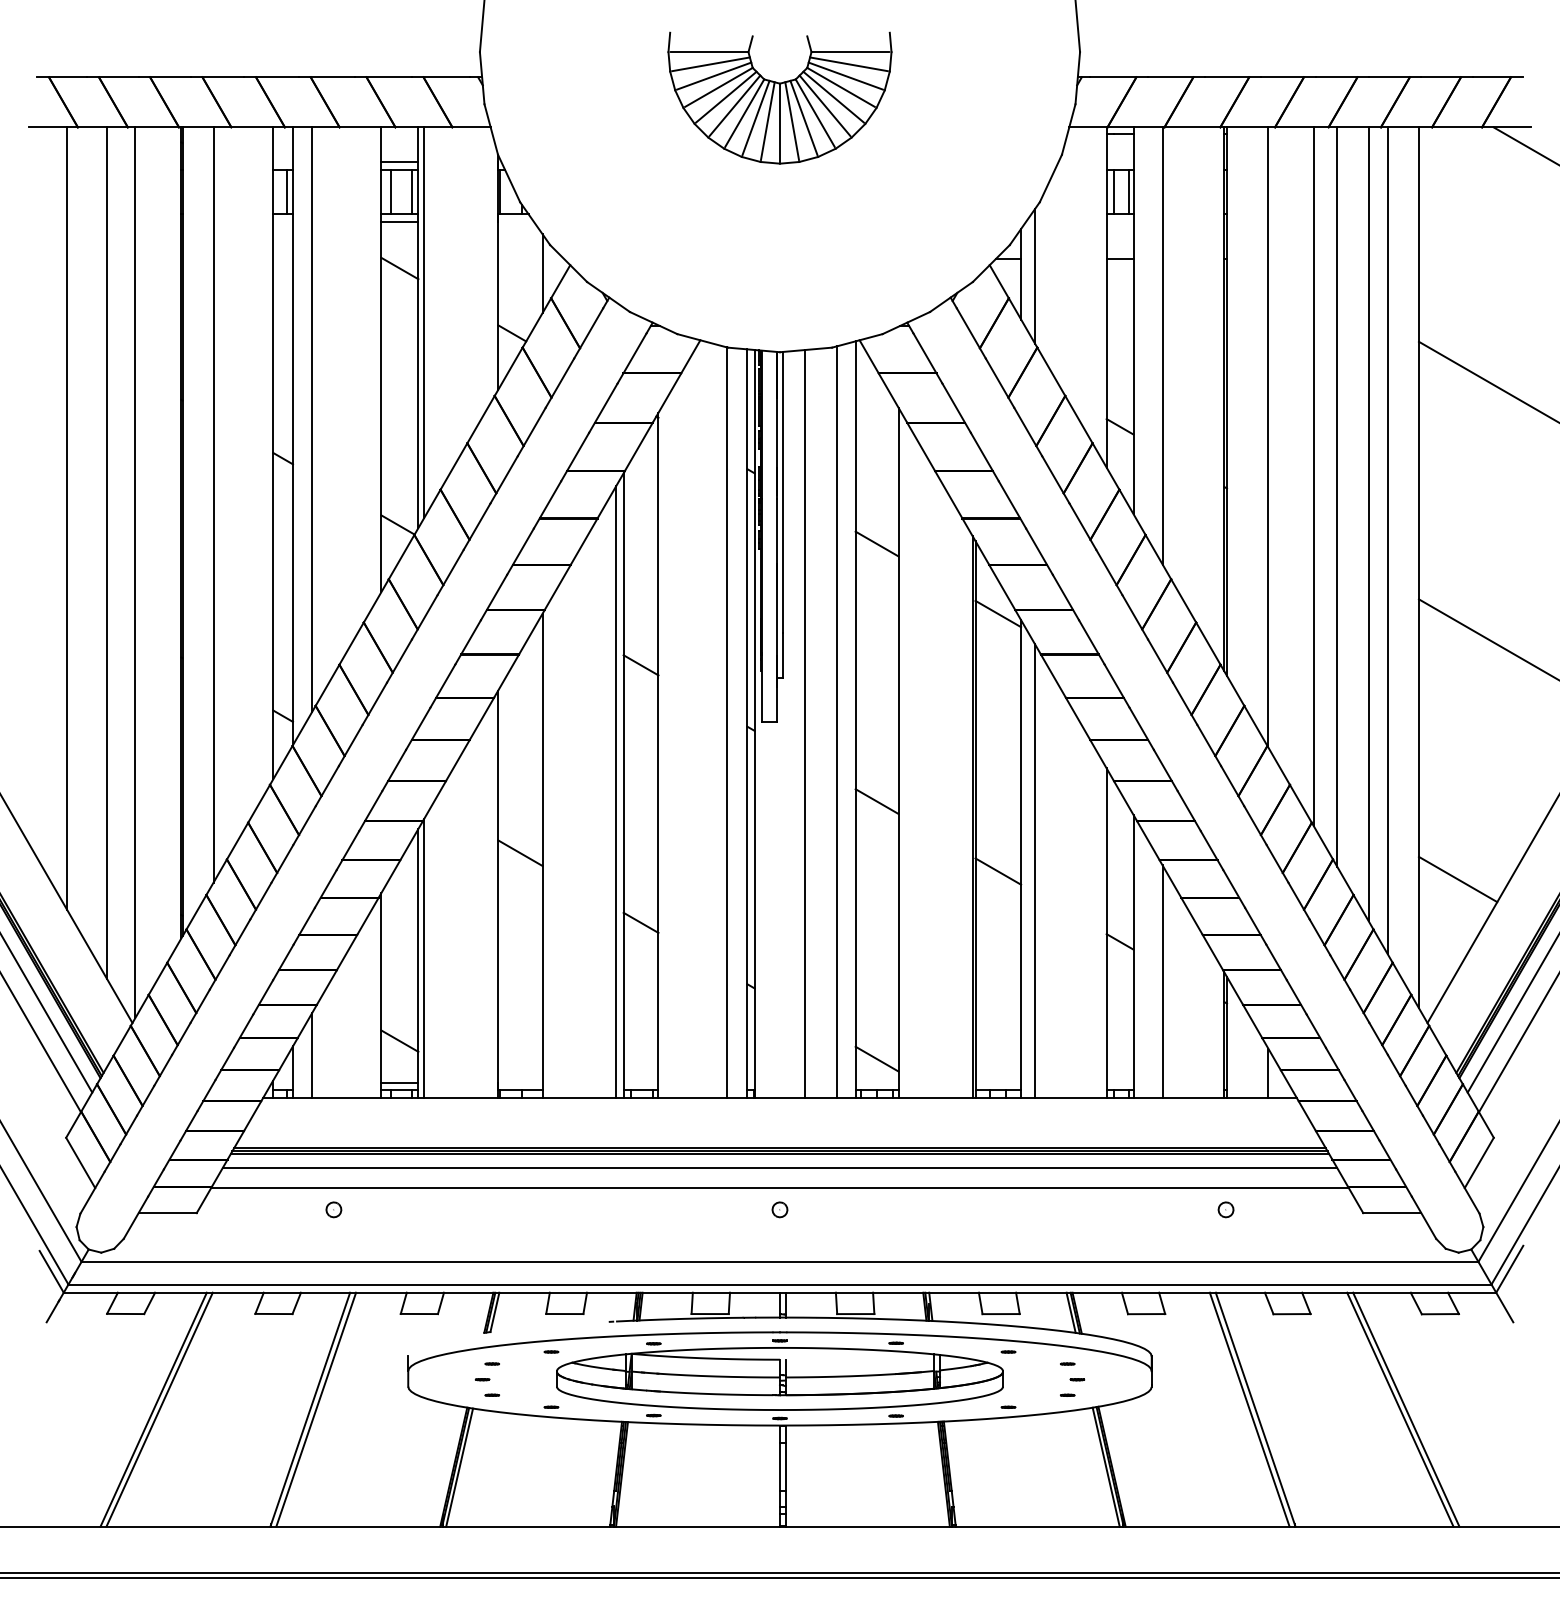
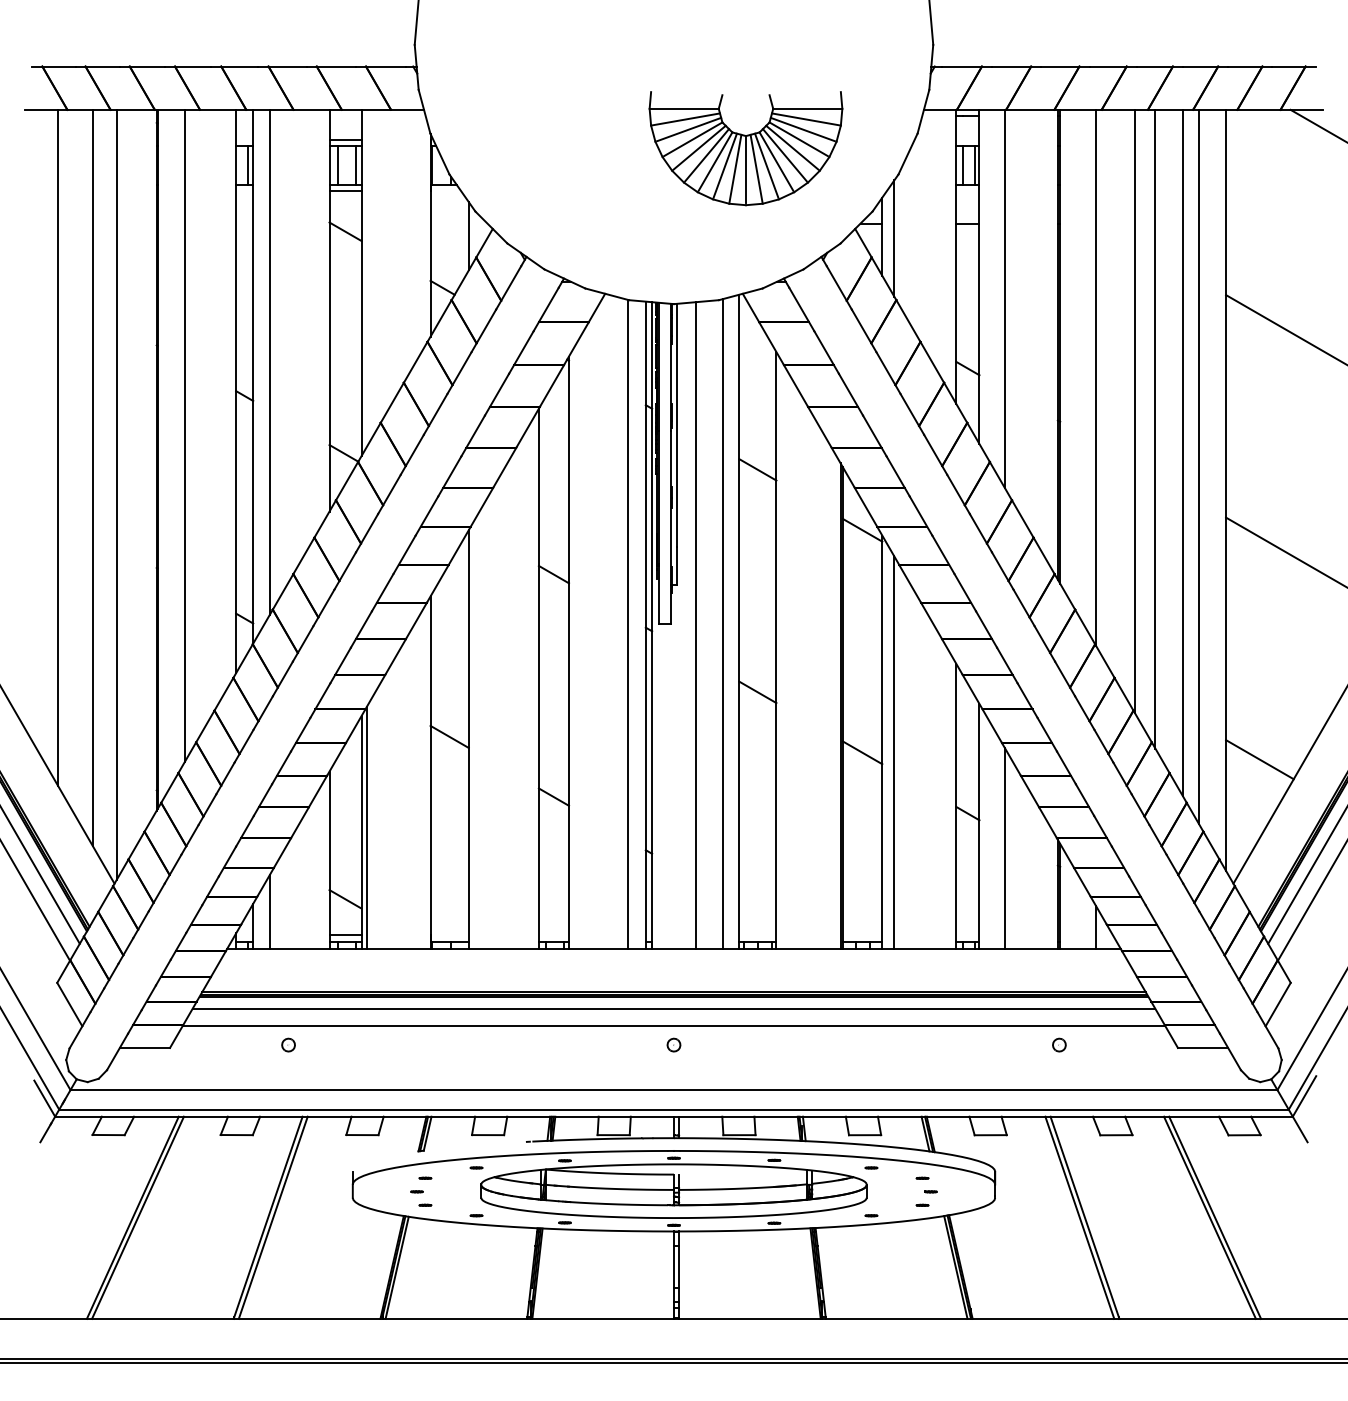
part: (779, 98) -> (745, 148), moved
line: (424, 322) -> (366, 278), removed
line: (616, 792) -> (532, 684), removed
line: (876, 1058) -> (757, 914), removed

